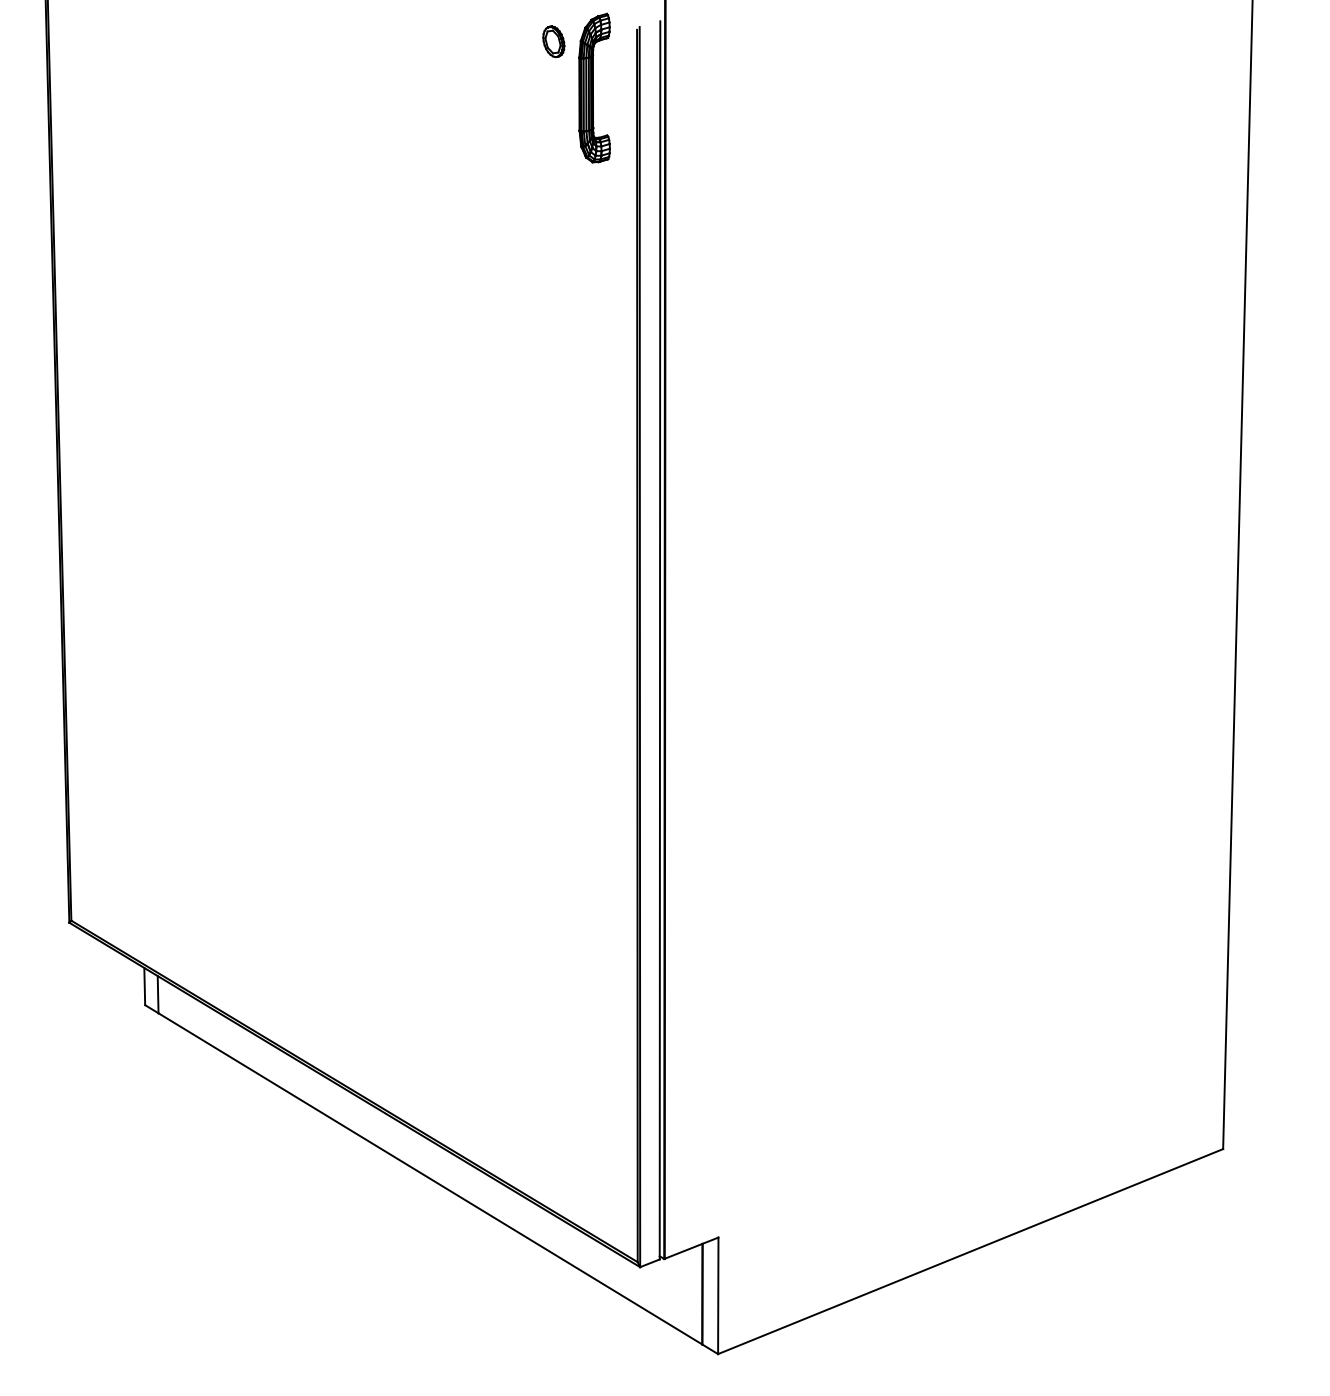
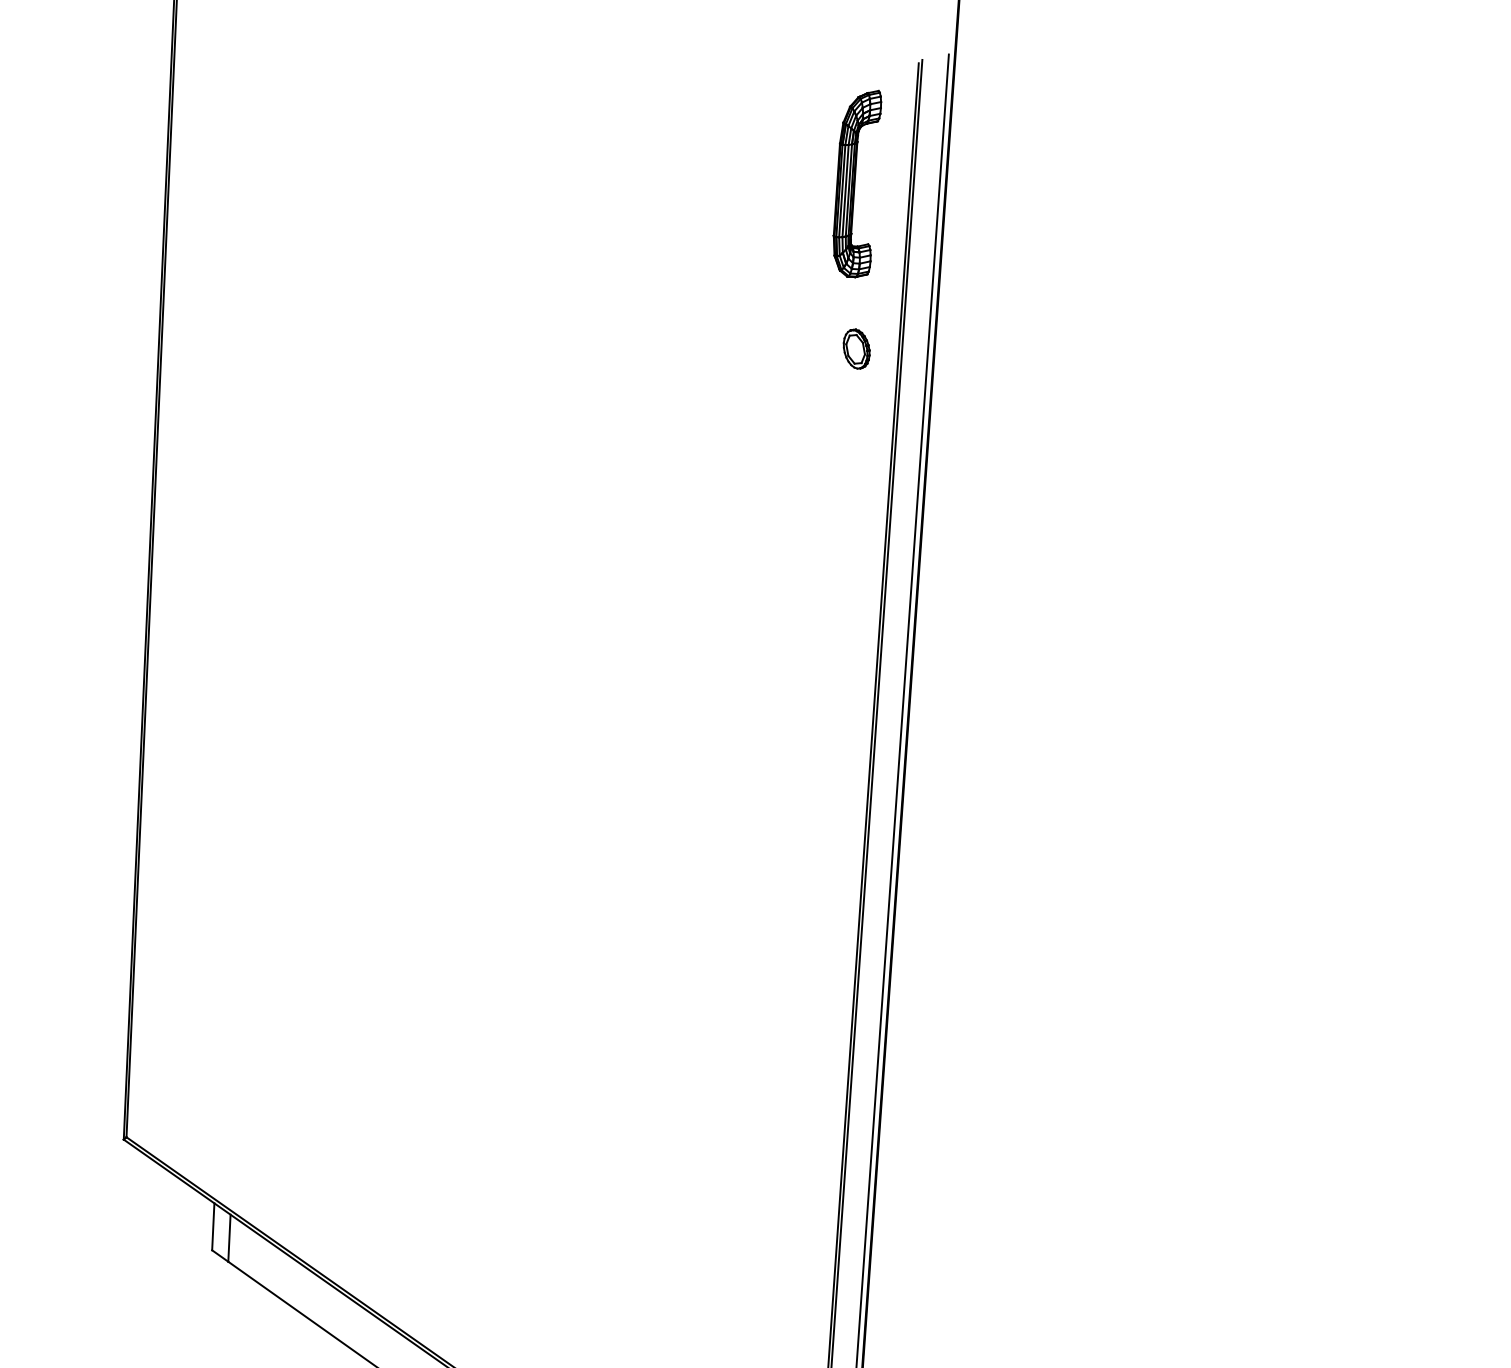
part: (553, 41) -> (856, 348), moved
part: (594, 87) -> (856, 182), moved

